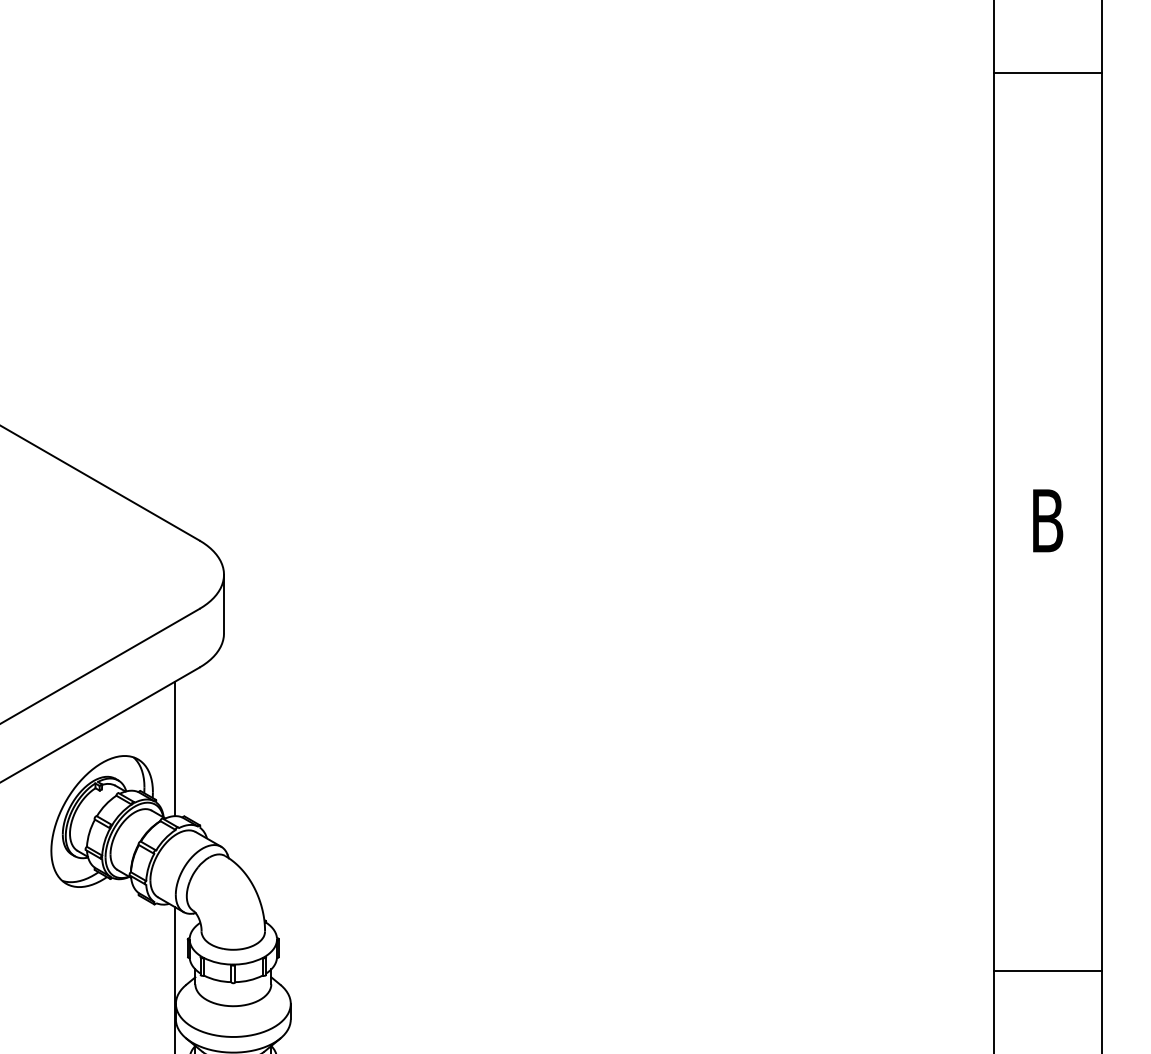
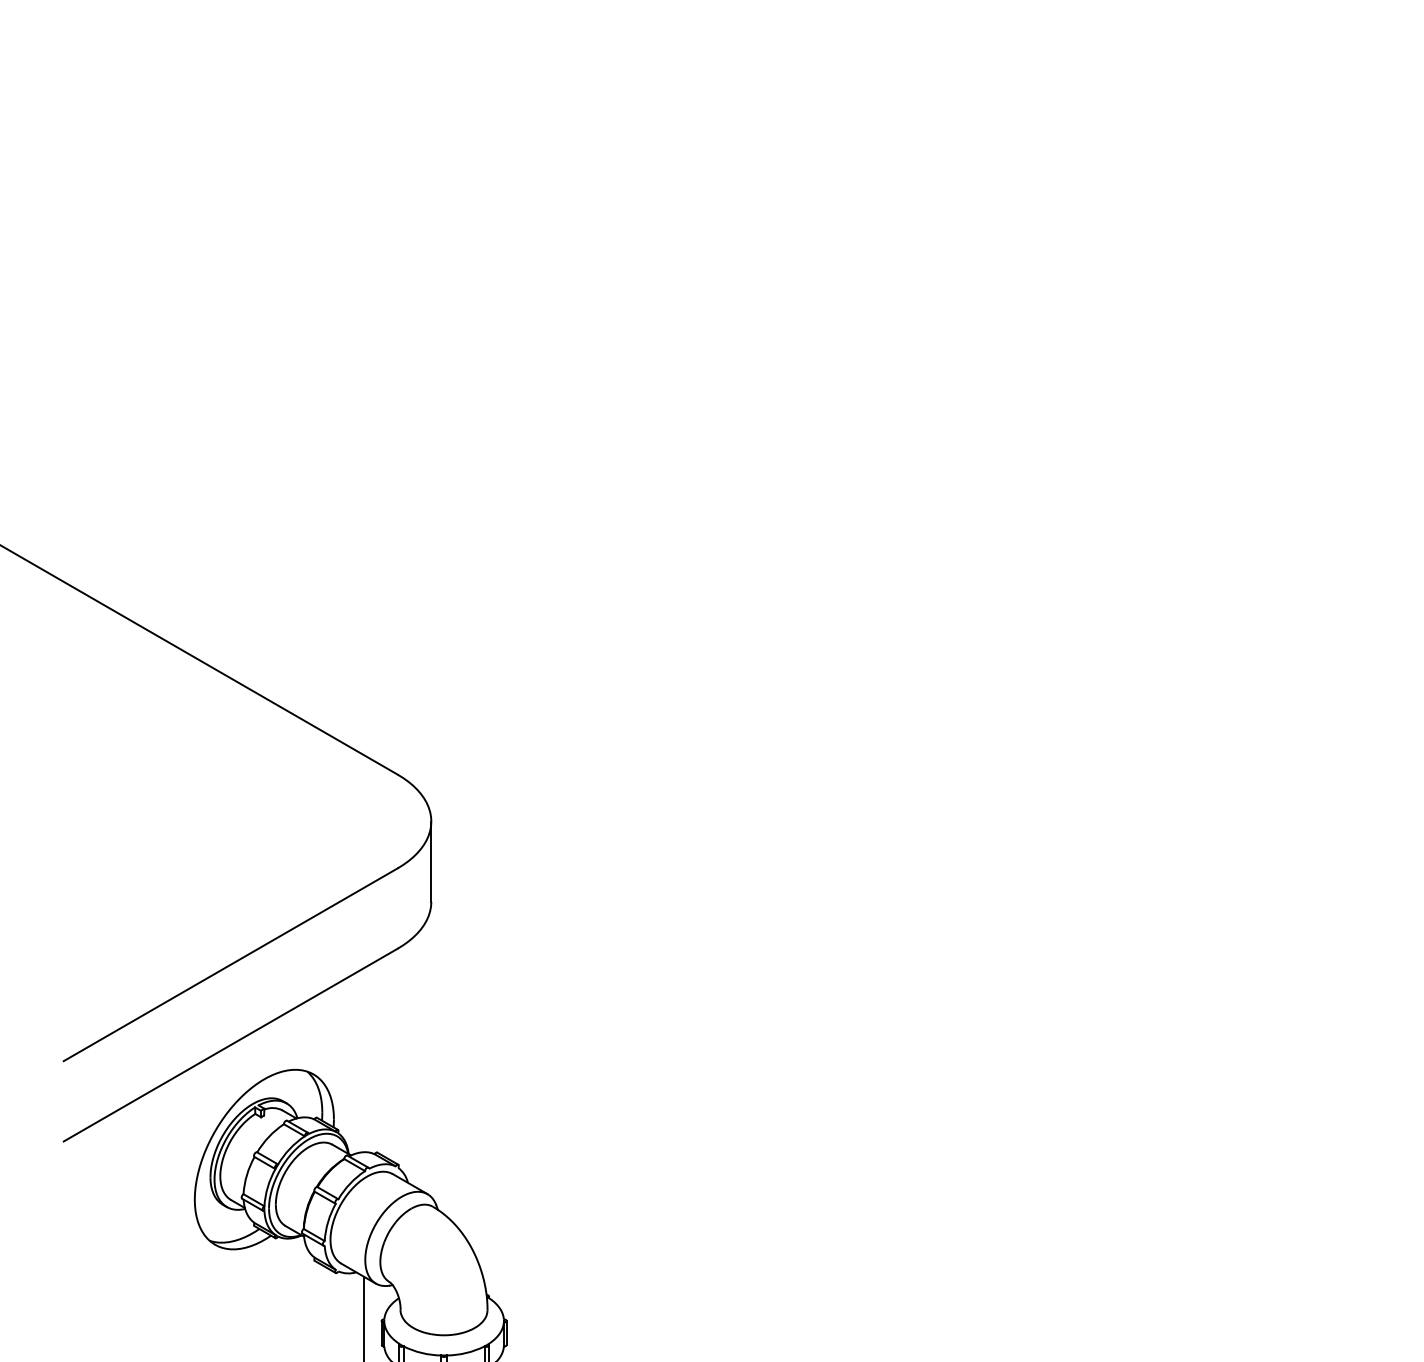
line: (174, 748) -> (363, 1059), removed

